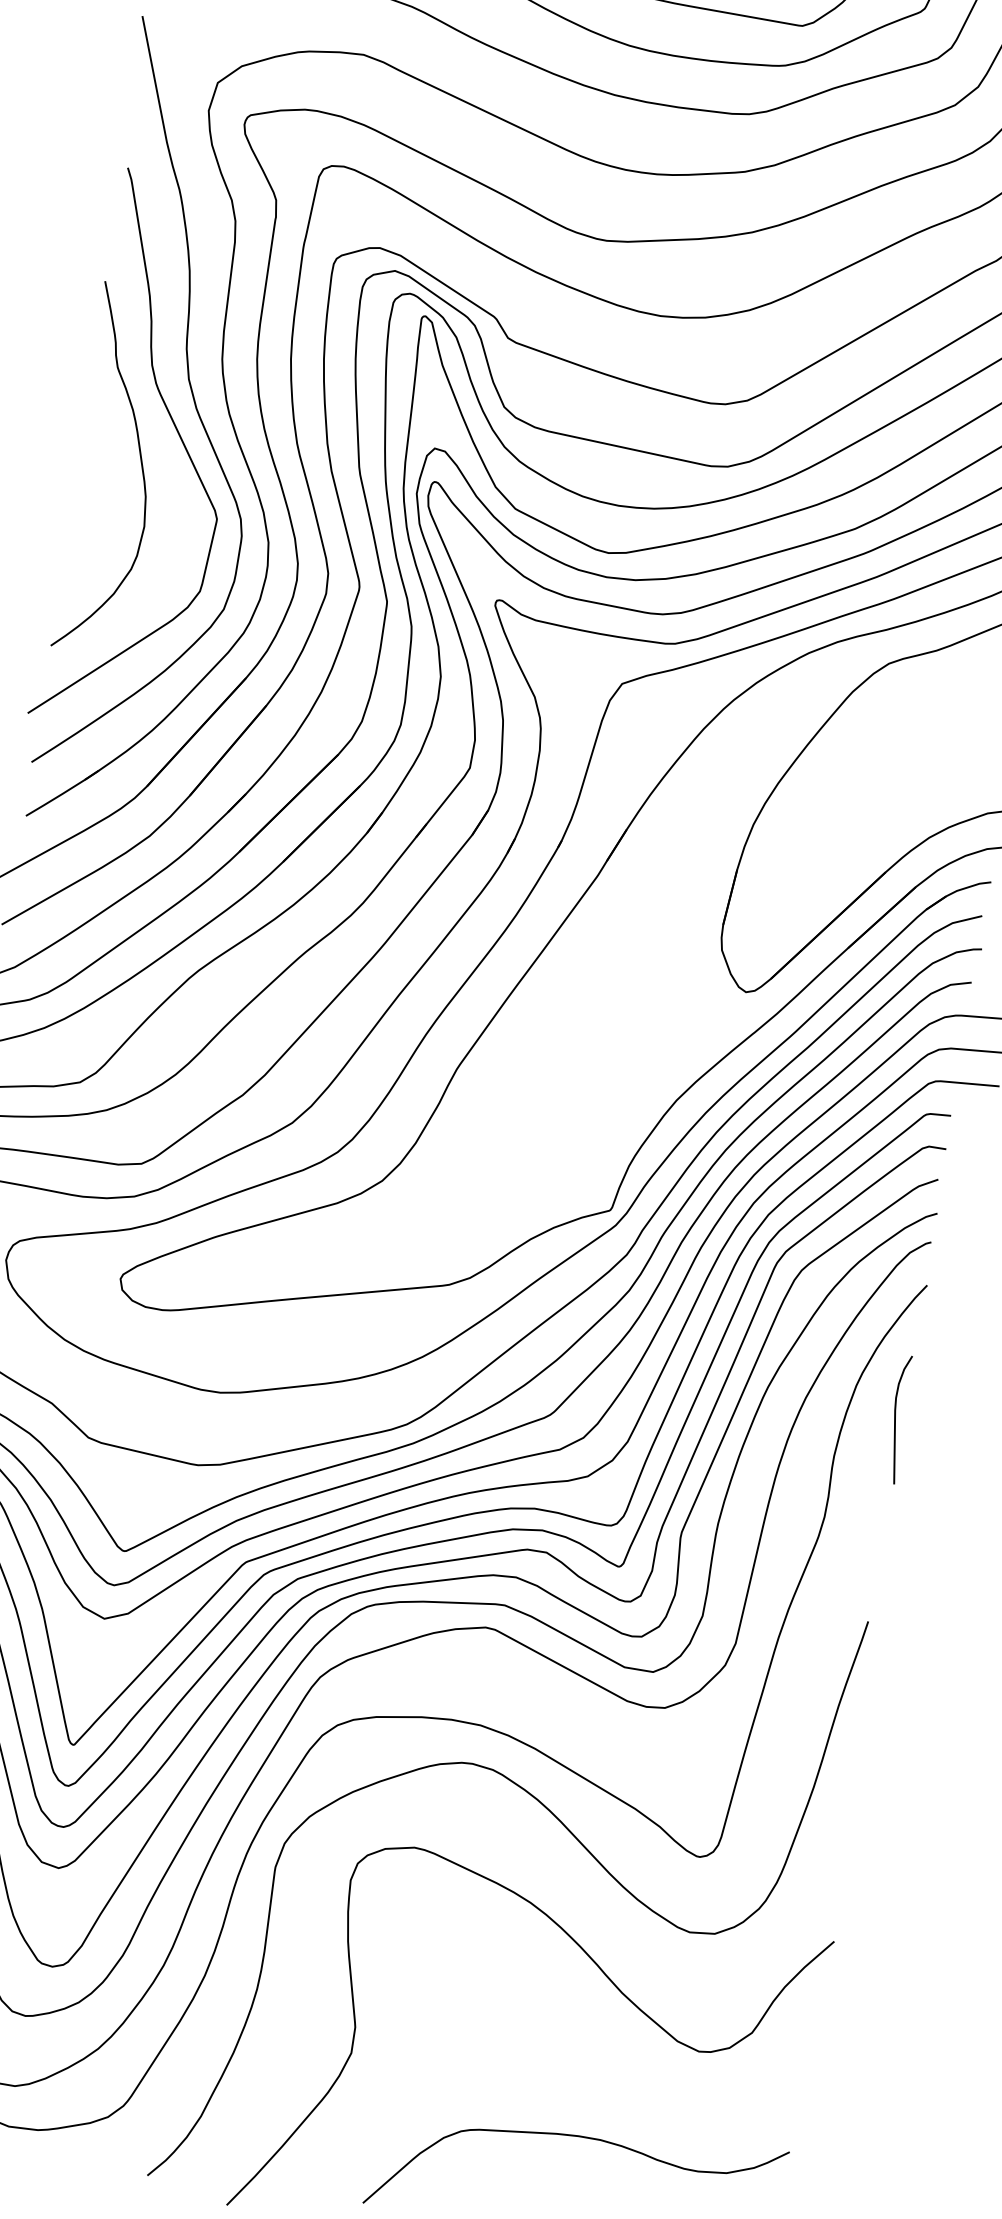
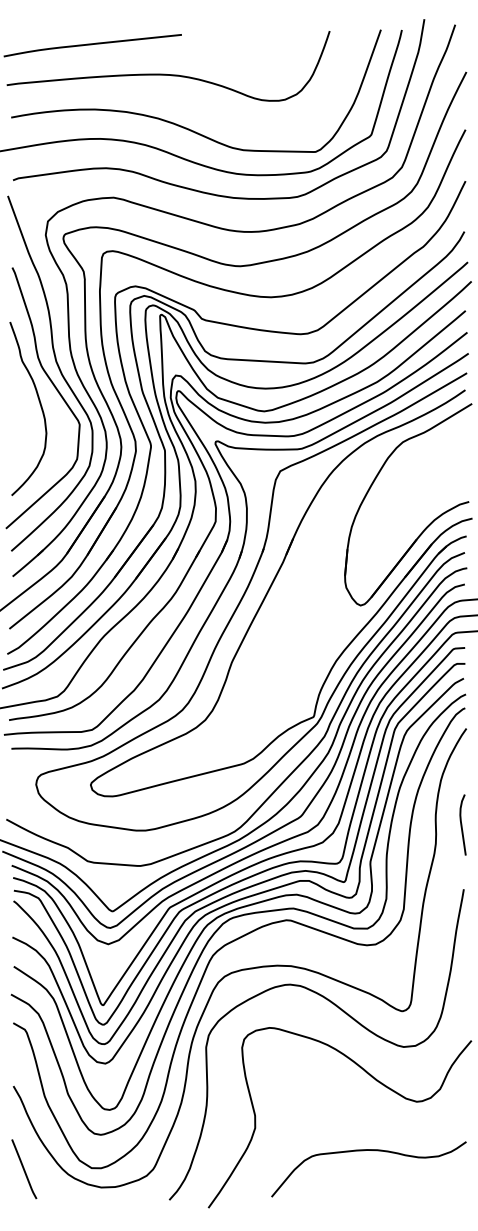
curve: (897, 1418) -> (462, 824), moved

